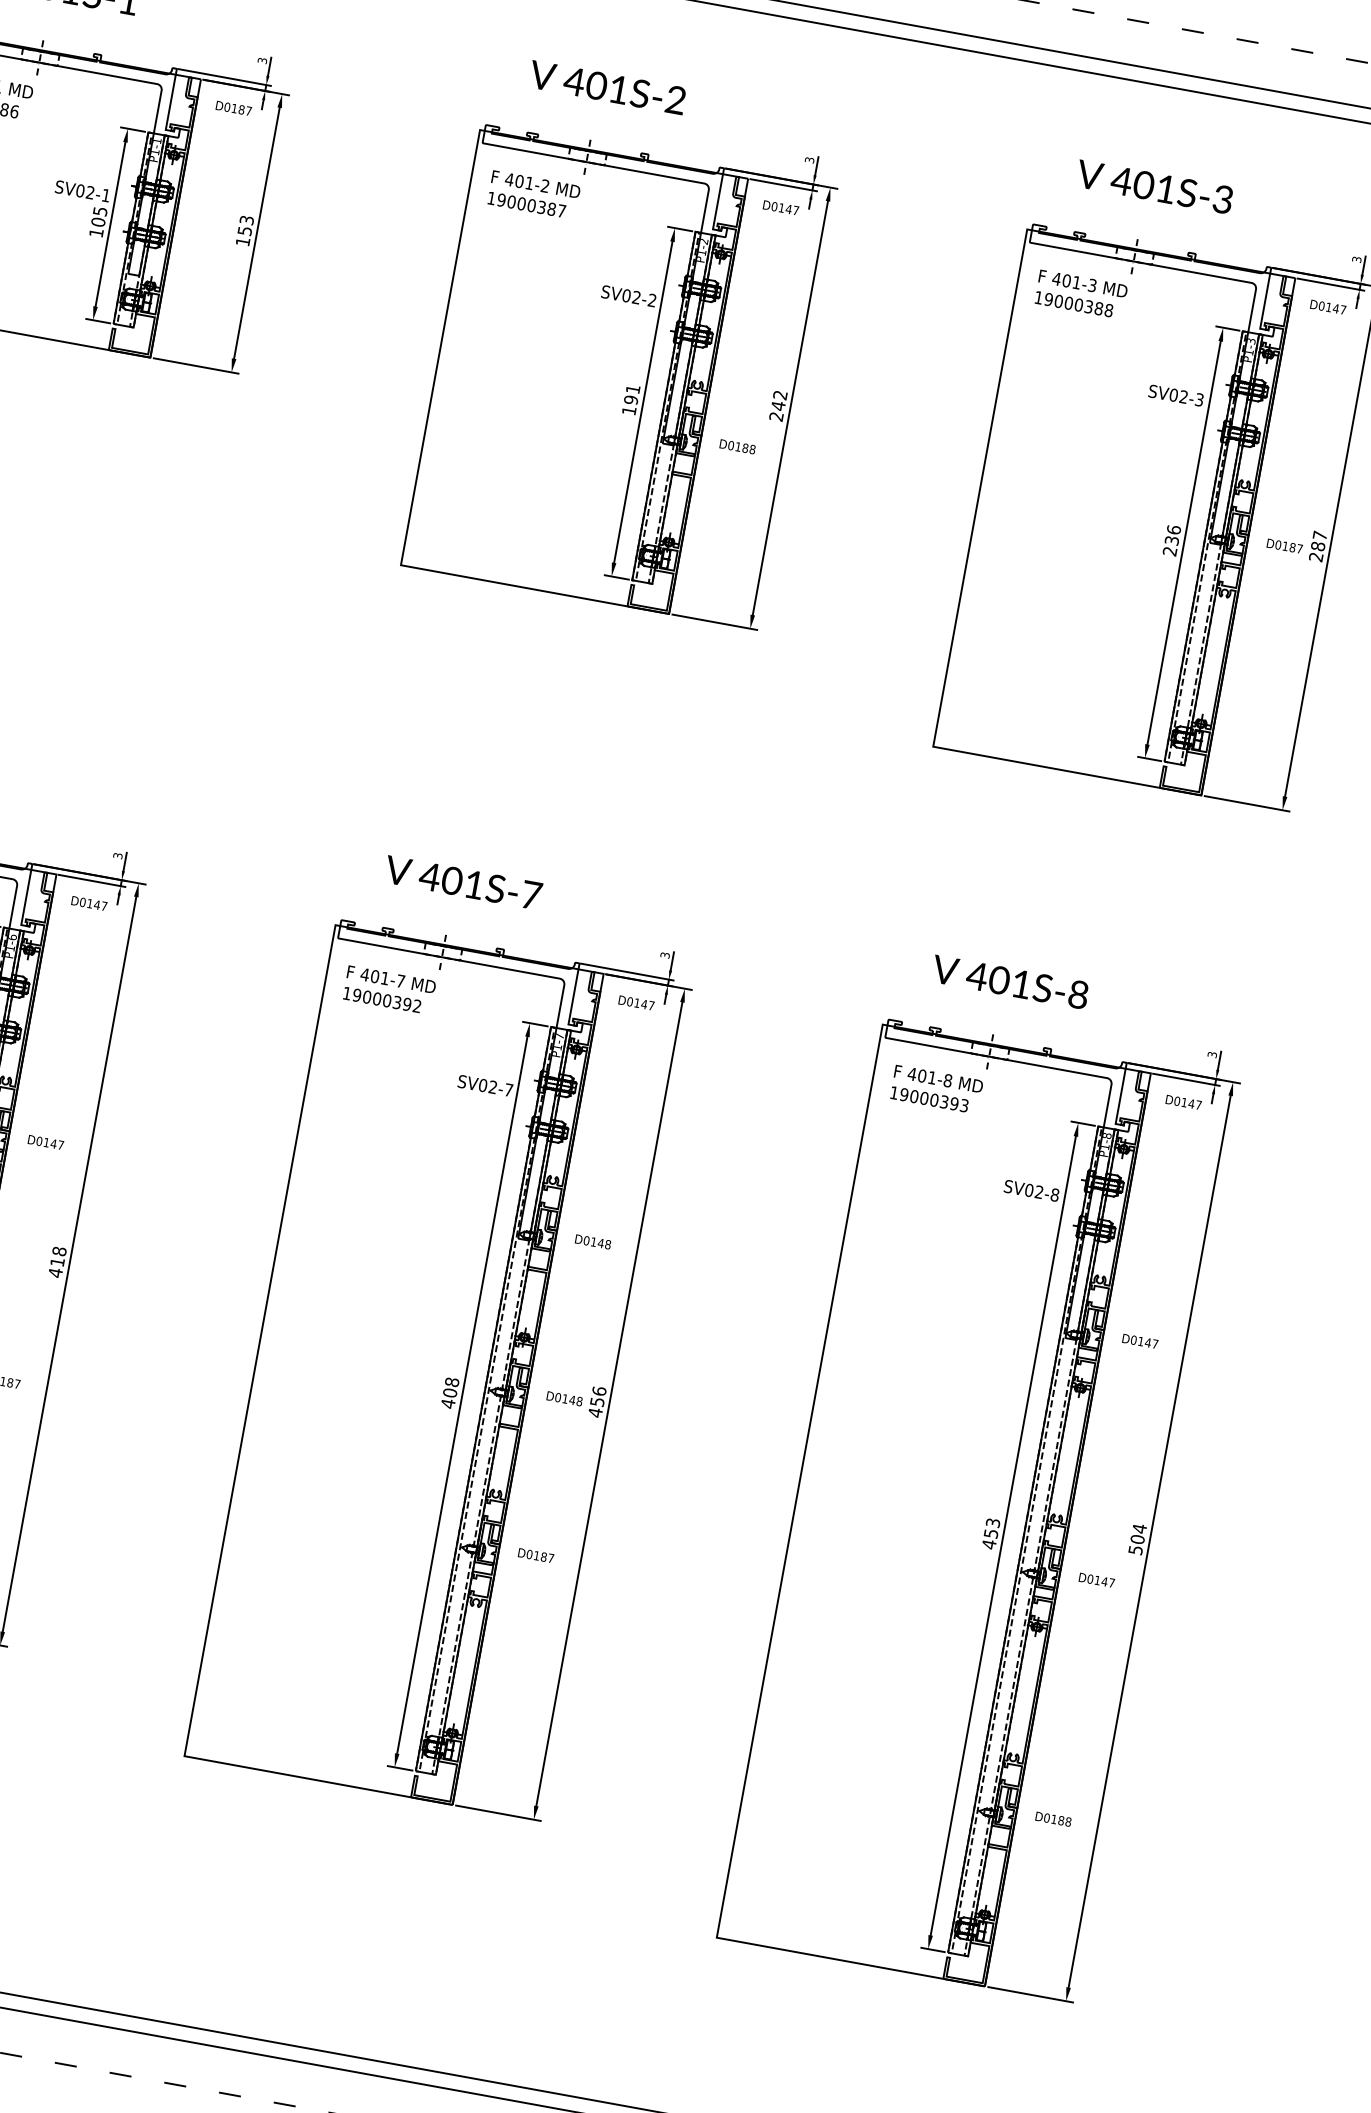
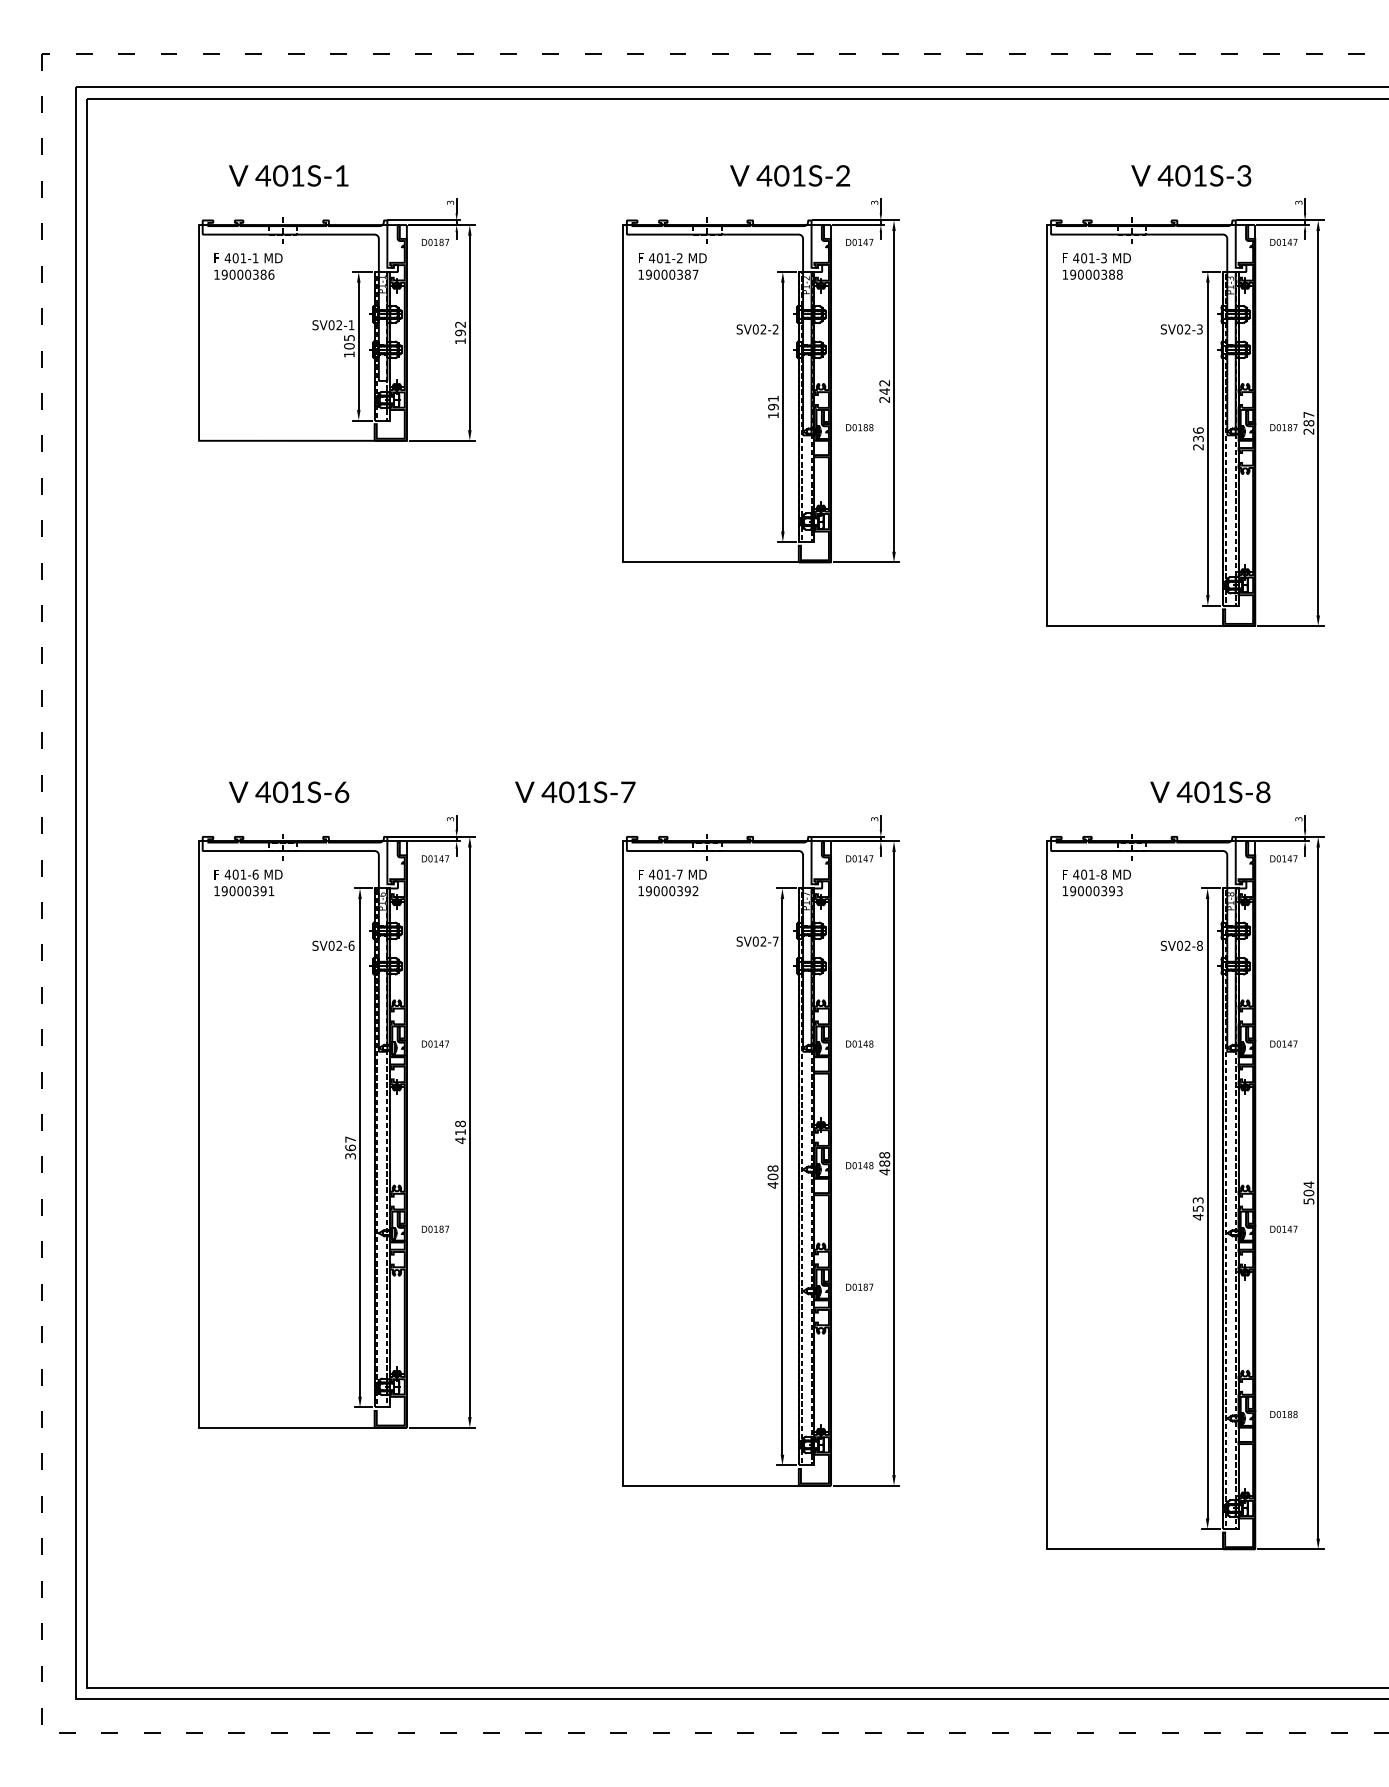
text: (608, 87) -> (790, 175), moved
text: (1155, 186) -> (1191, 175), moved
text: (245, 225) -> (460, 328), 153 -> 192
text: (463, 883) -> (575, 792), moved
text: (1010, 982) -> (1210, 792), moved
text: (598, 1396) -> (884, 1159), 456 -> 488

